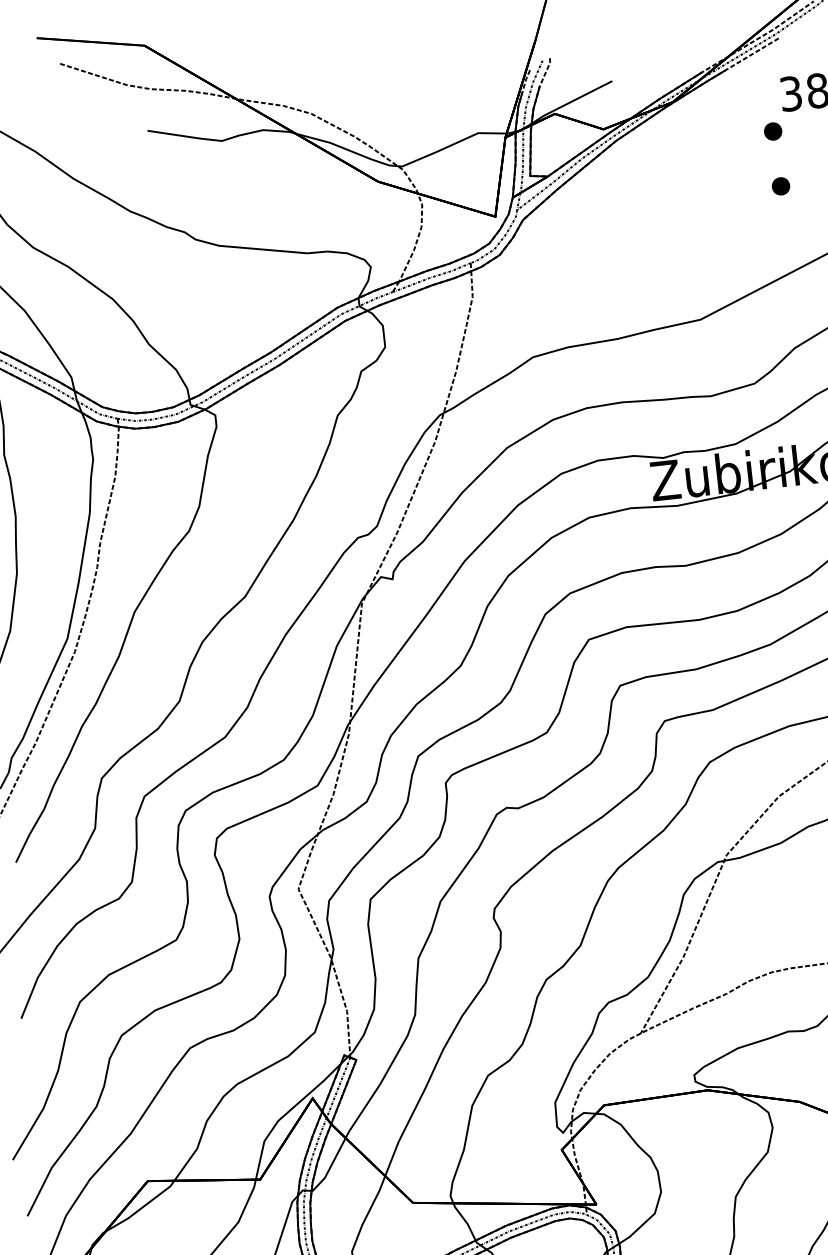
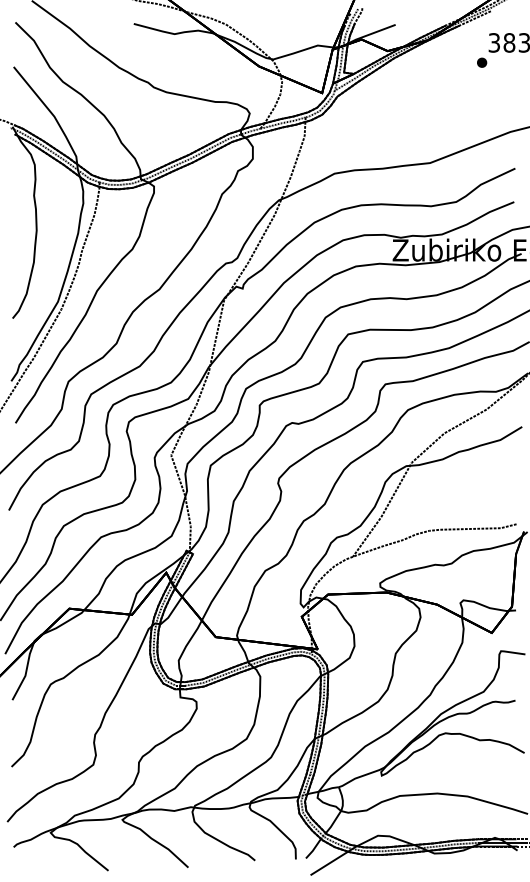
part: (781, 185) -> (483, 93), removed

